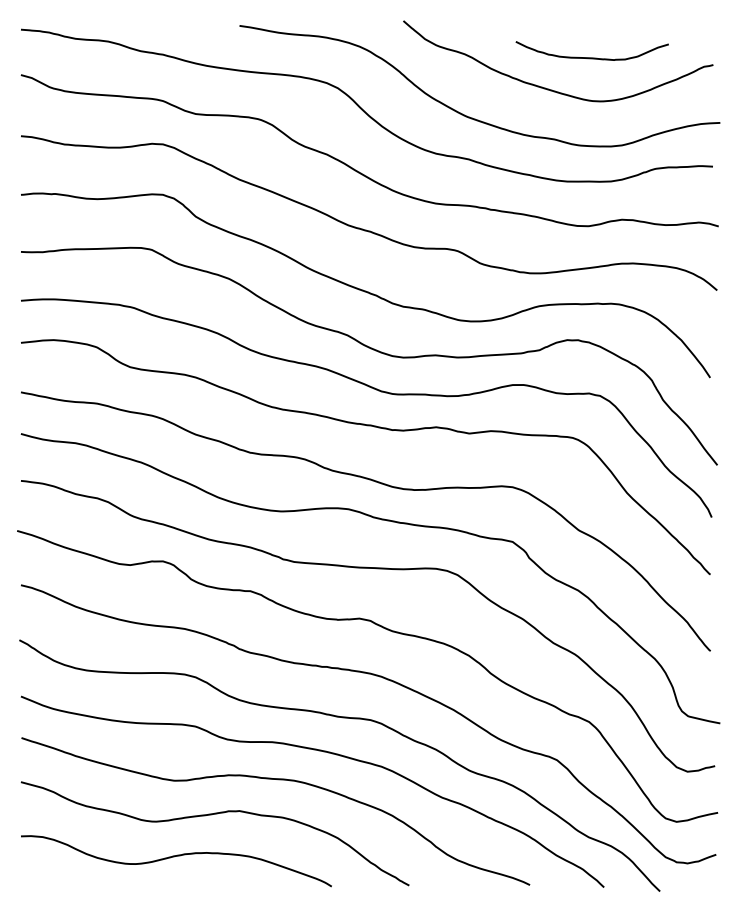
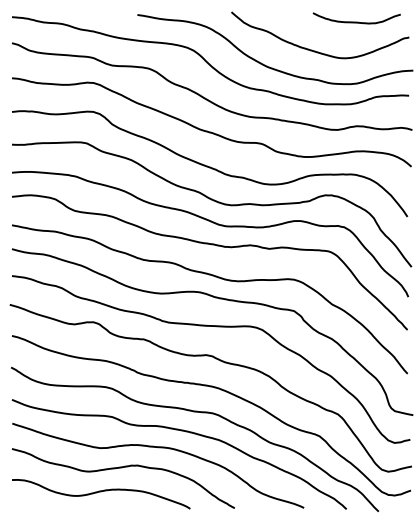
curve: (591, 56) -> (356, 21), moved

